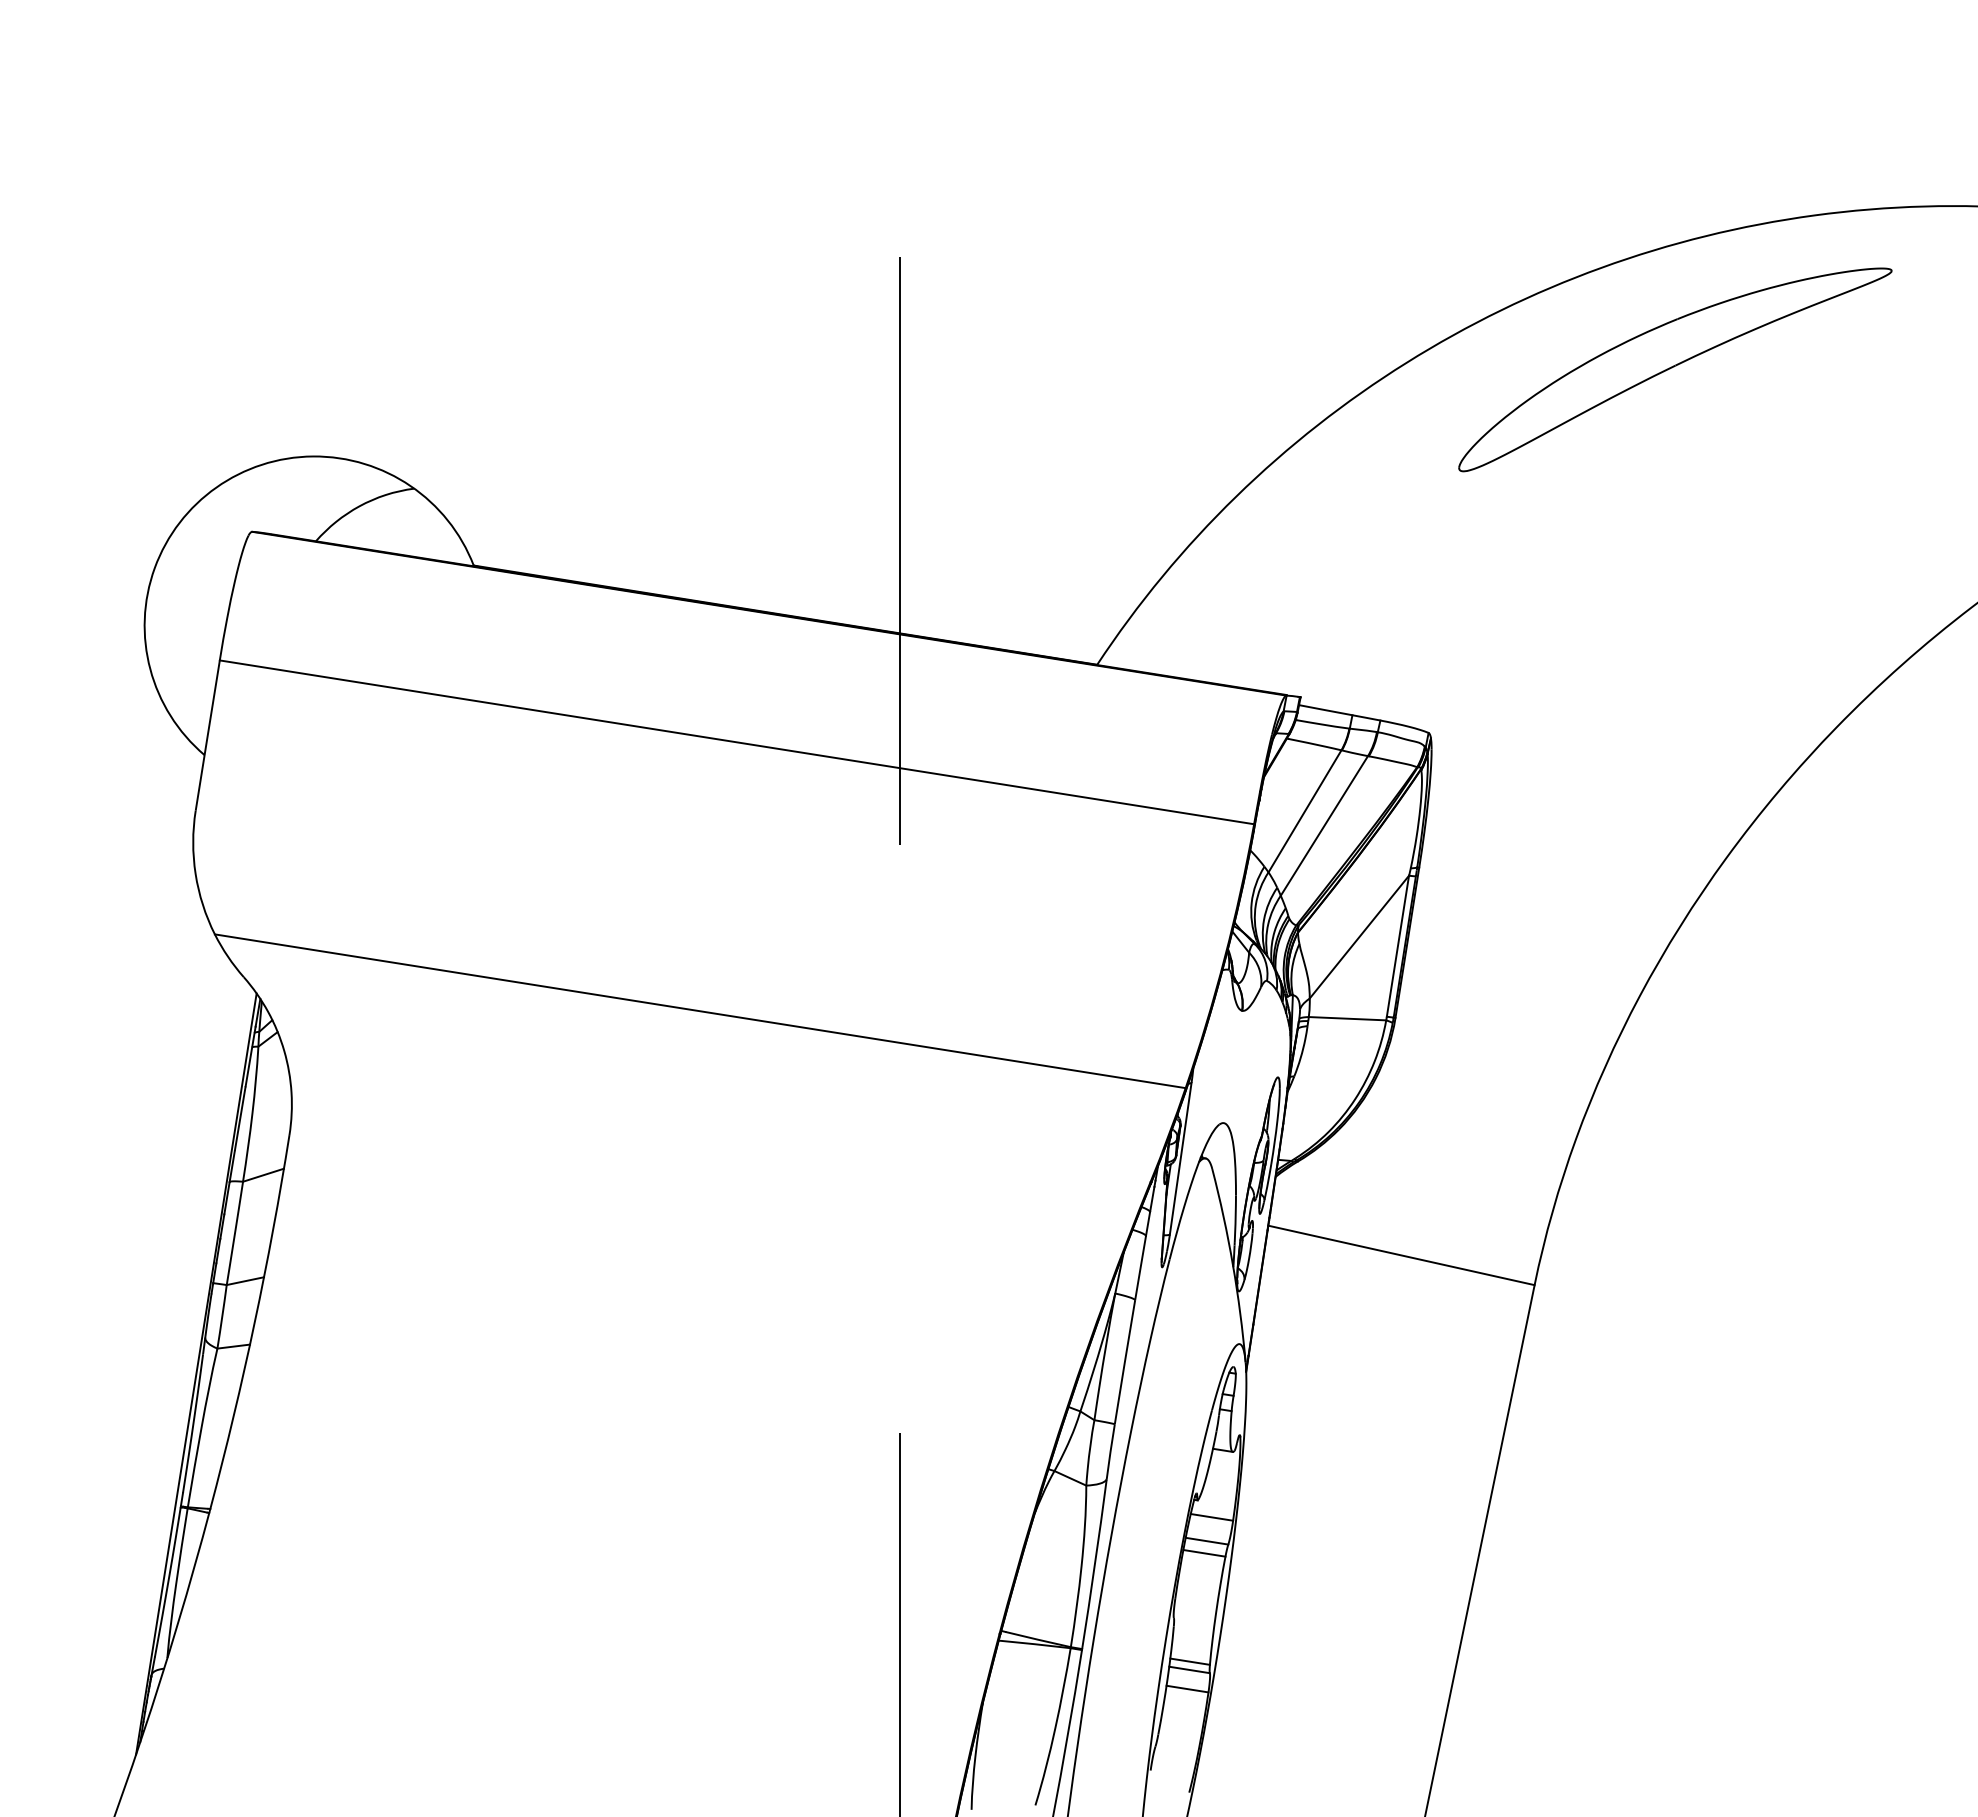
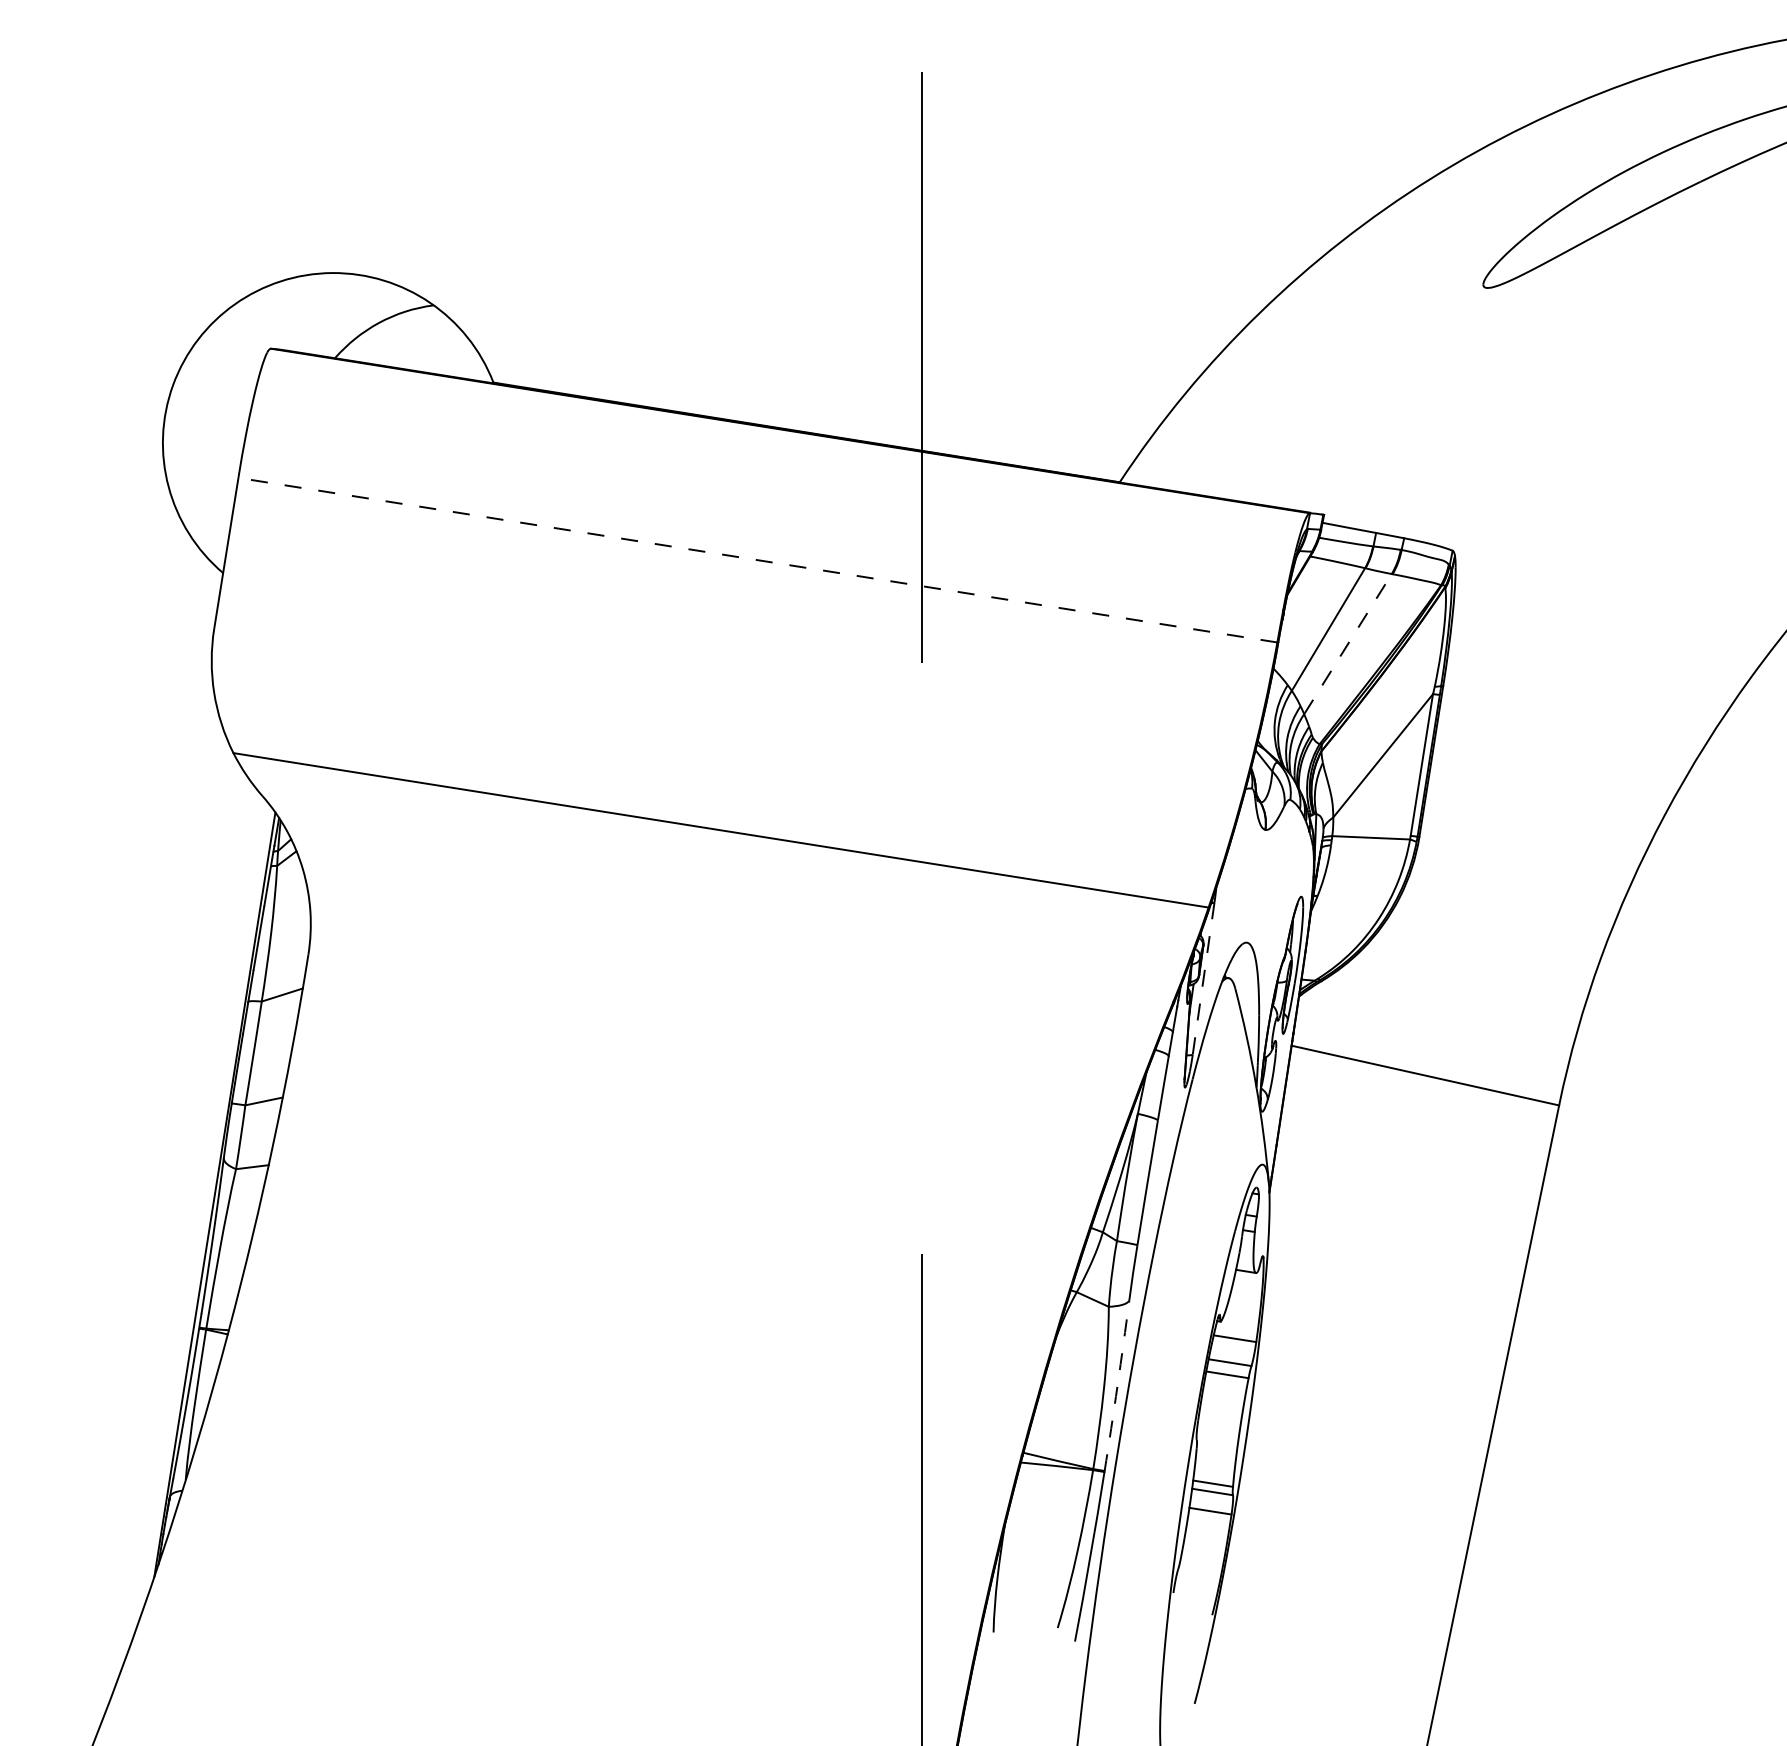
line: (736, 742) -> (757, 560), solid -> dashed
line: (1324, 825) -> (1348, 643), solid -> dashed
line: (1180, 1159) -> (1203, 979), solid -> dashed
arc: (1094, 1564) -> (1117, 1386), solid -> dashed

